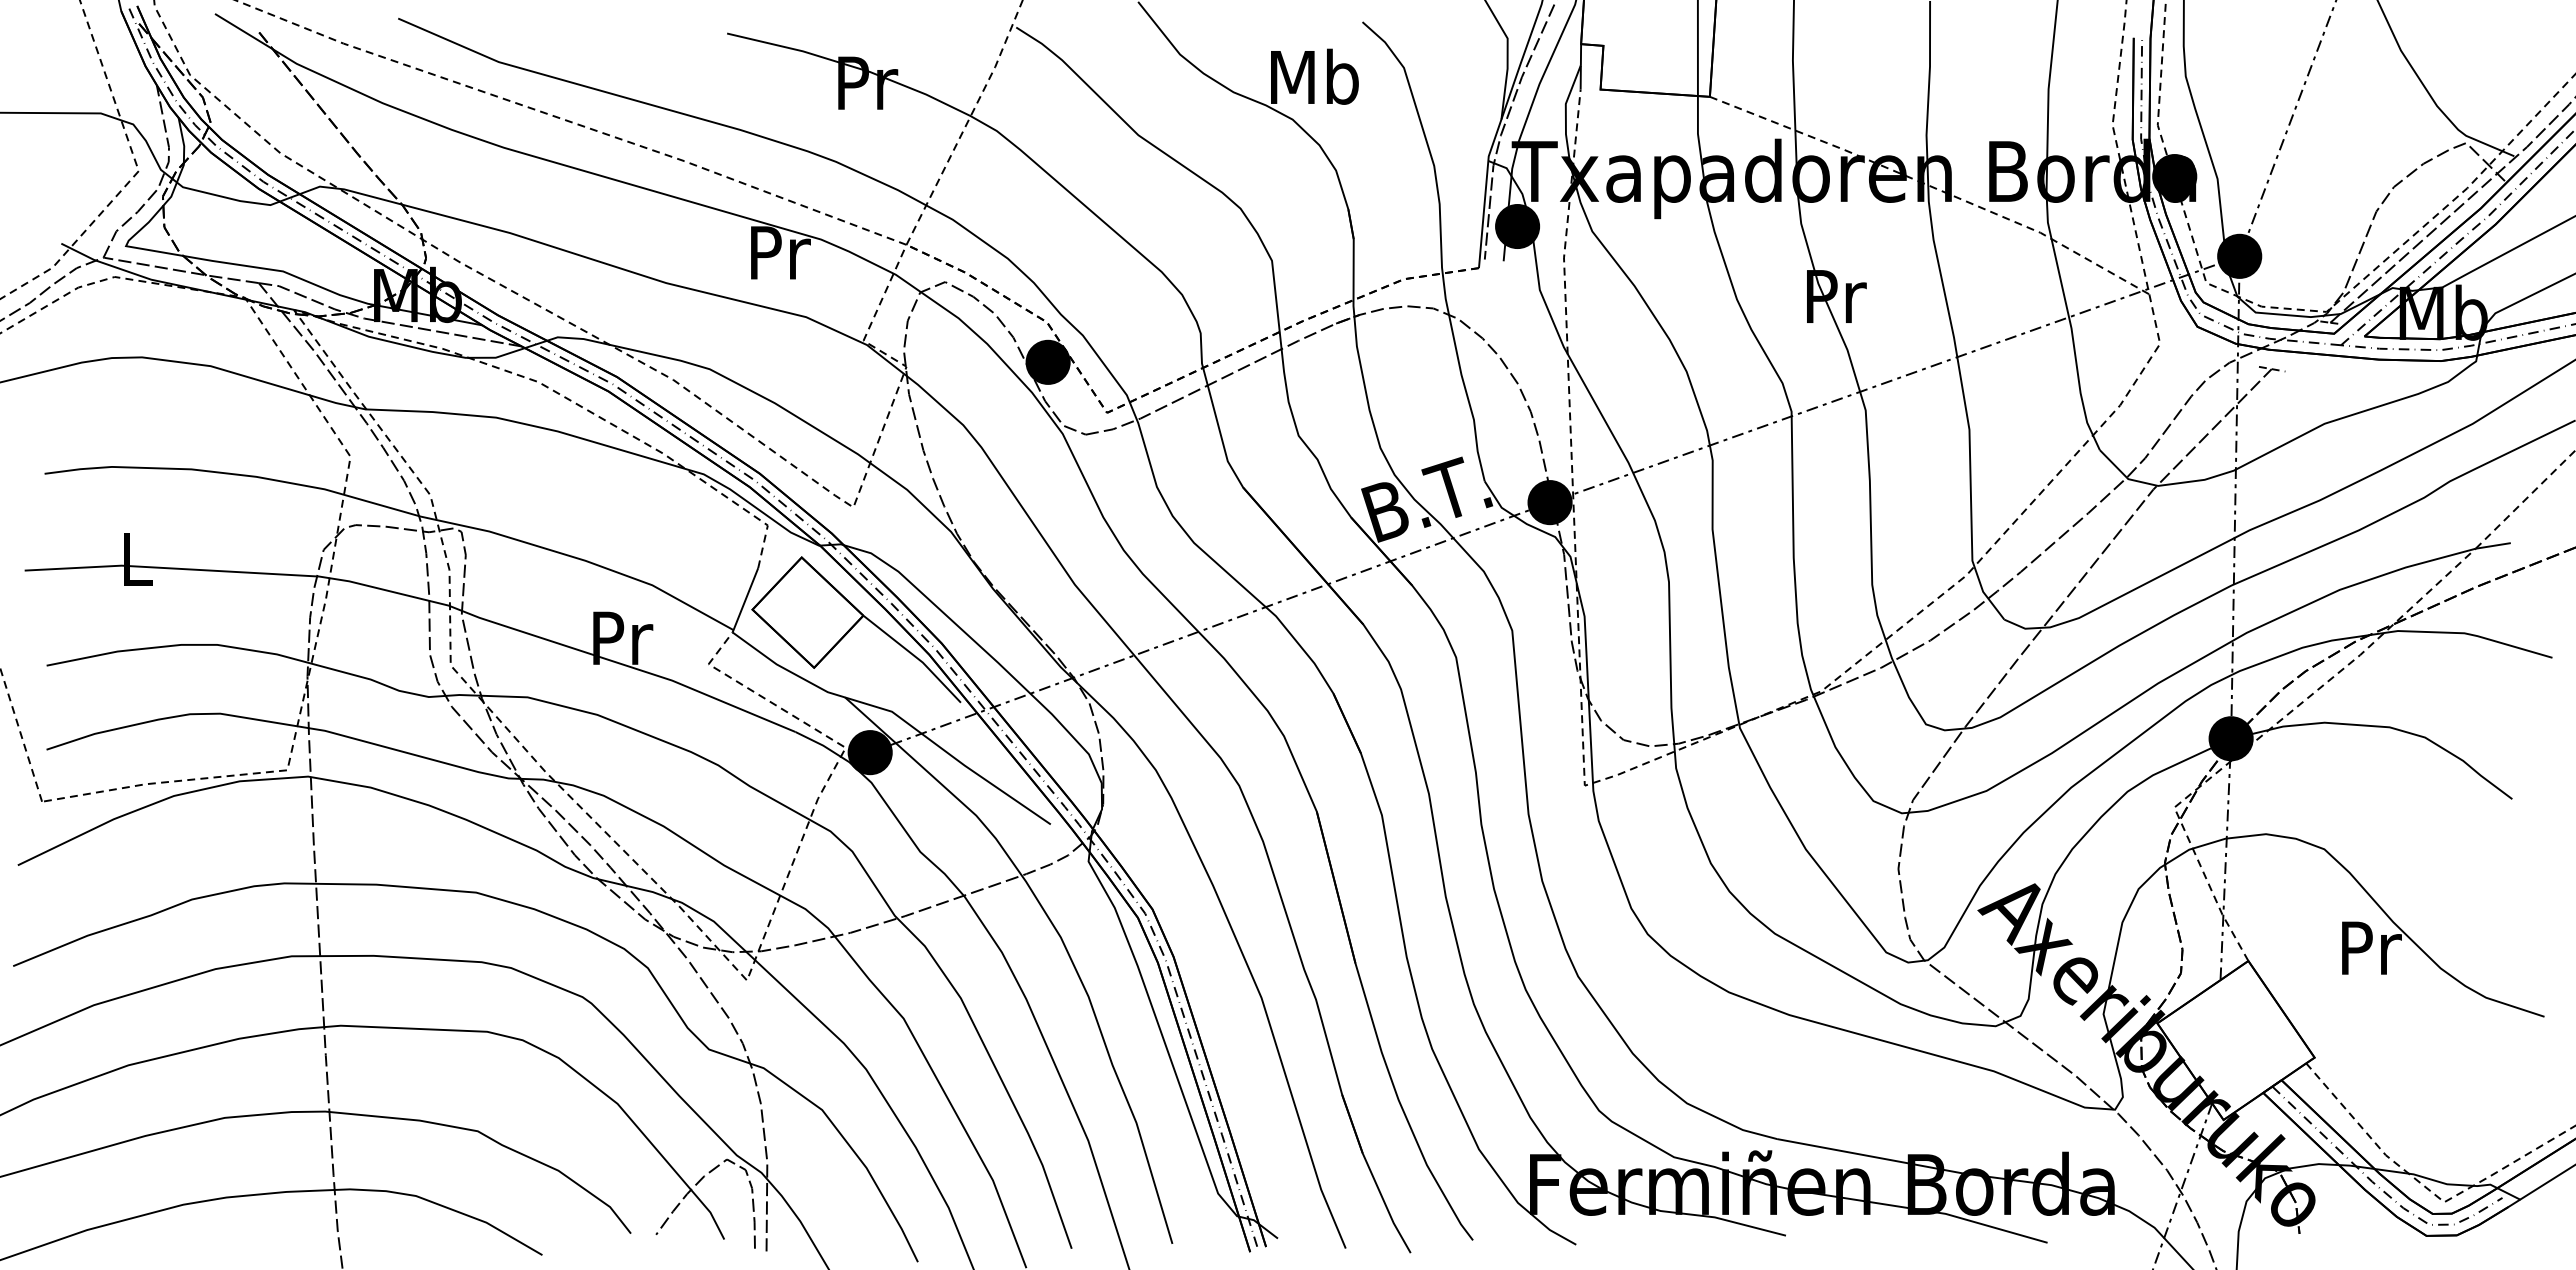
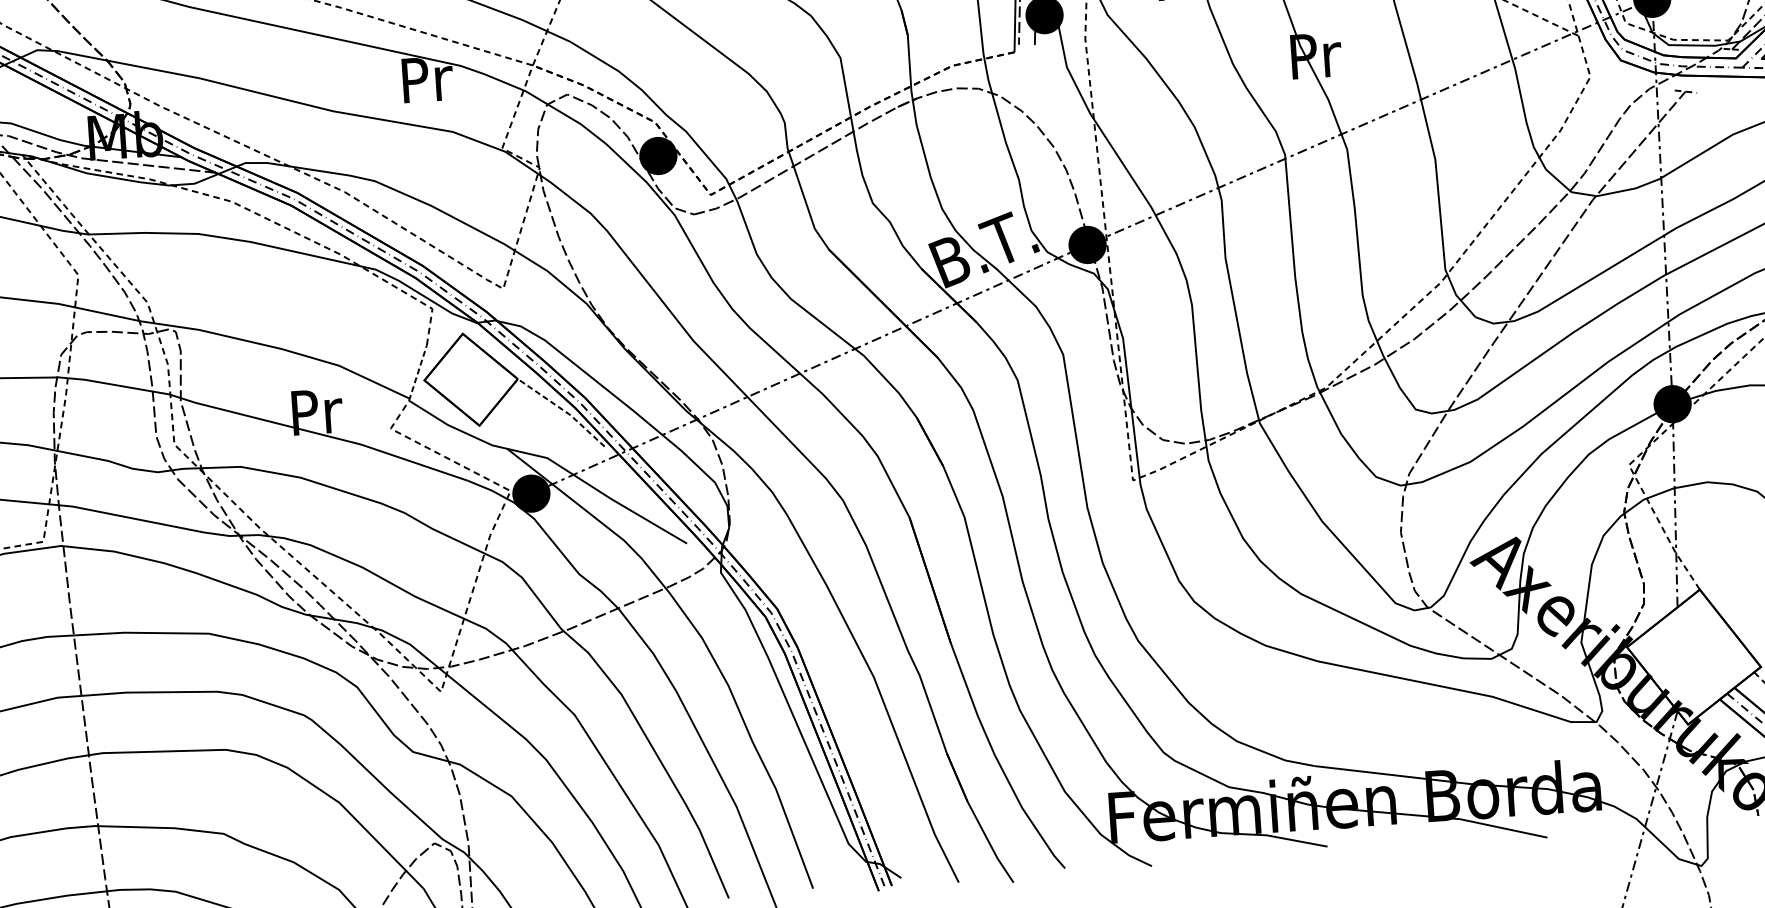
line: (745, 600) -> (418, 373), solid -> dashed
line: (915, 656) -> (563, 410), solid -> dashed

